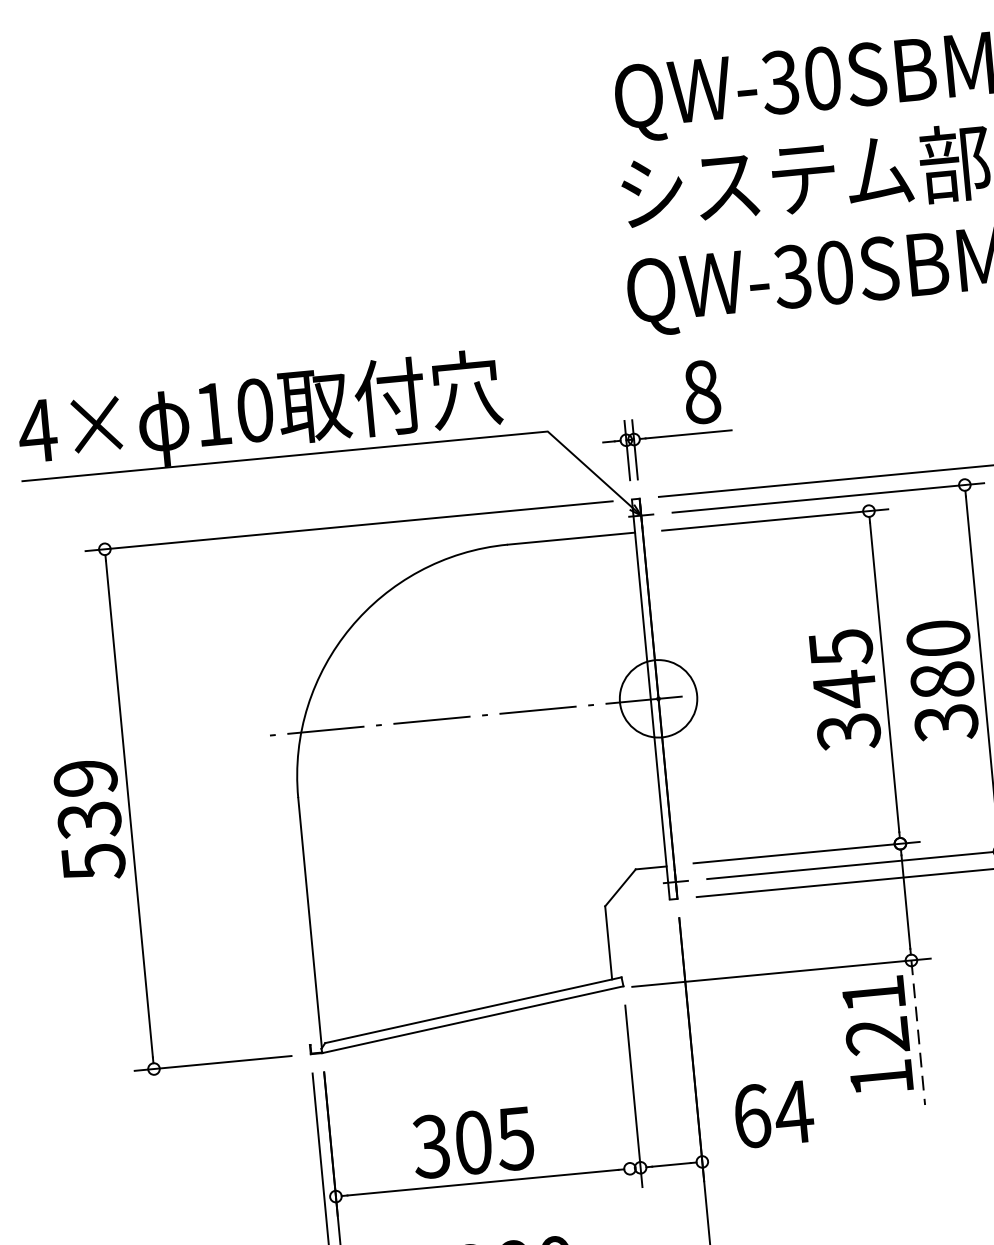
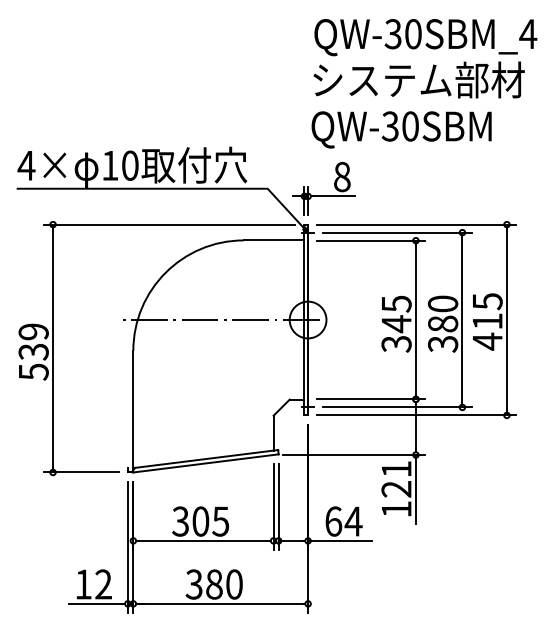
line: (917, 1032) -> (415, 489), dashed -> solid
line: (623, 1098) -> (273, 507), added
line: (770, 1154) -> (340, 540), added

